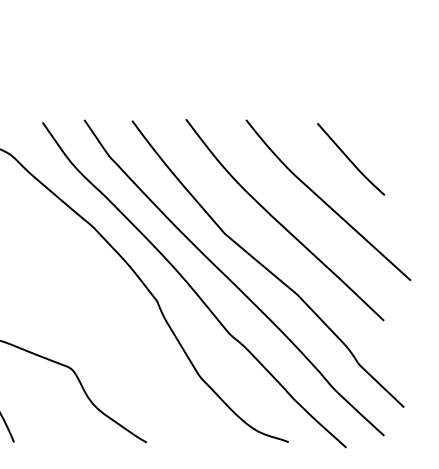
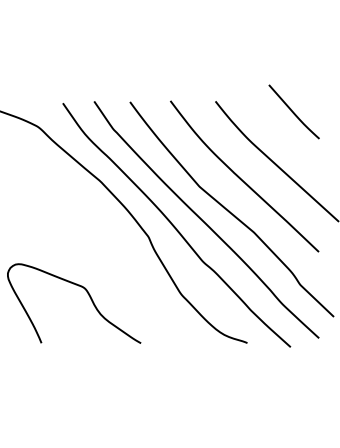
curve: (350, 158) -> (293, 111), moved

